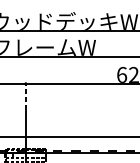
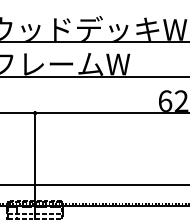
line: (25, 96) -> (35, 130), dashed -> solid

